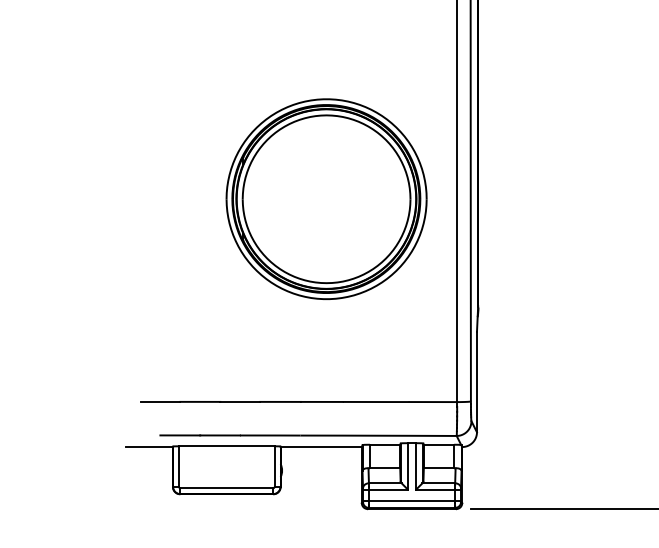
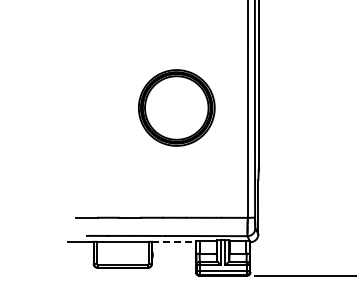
part: (325, 198) -> (176, 107), size x0.7
line: (322, 447) -> (174, 242), solid -> dashed

